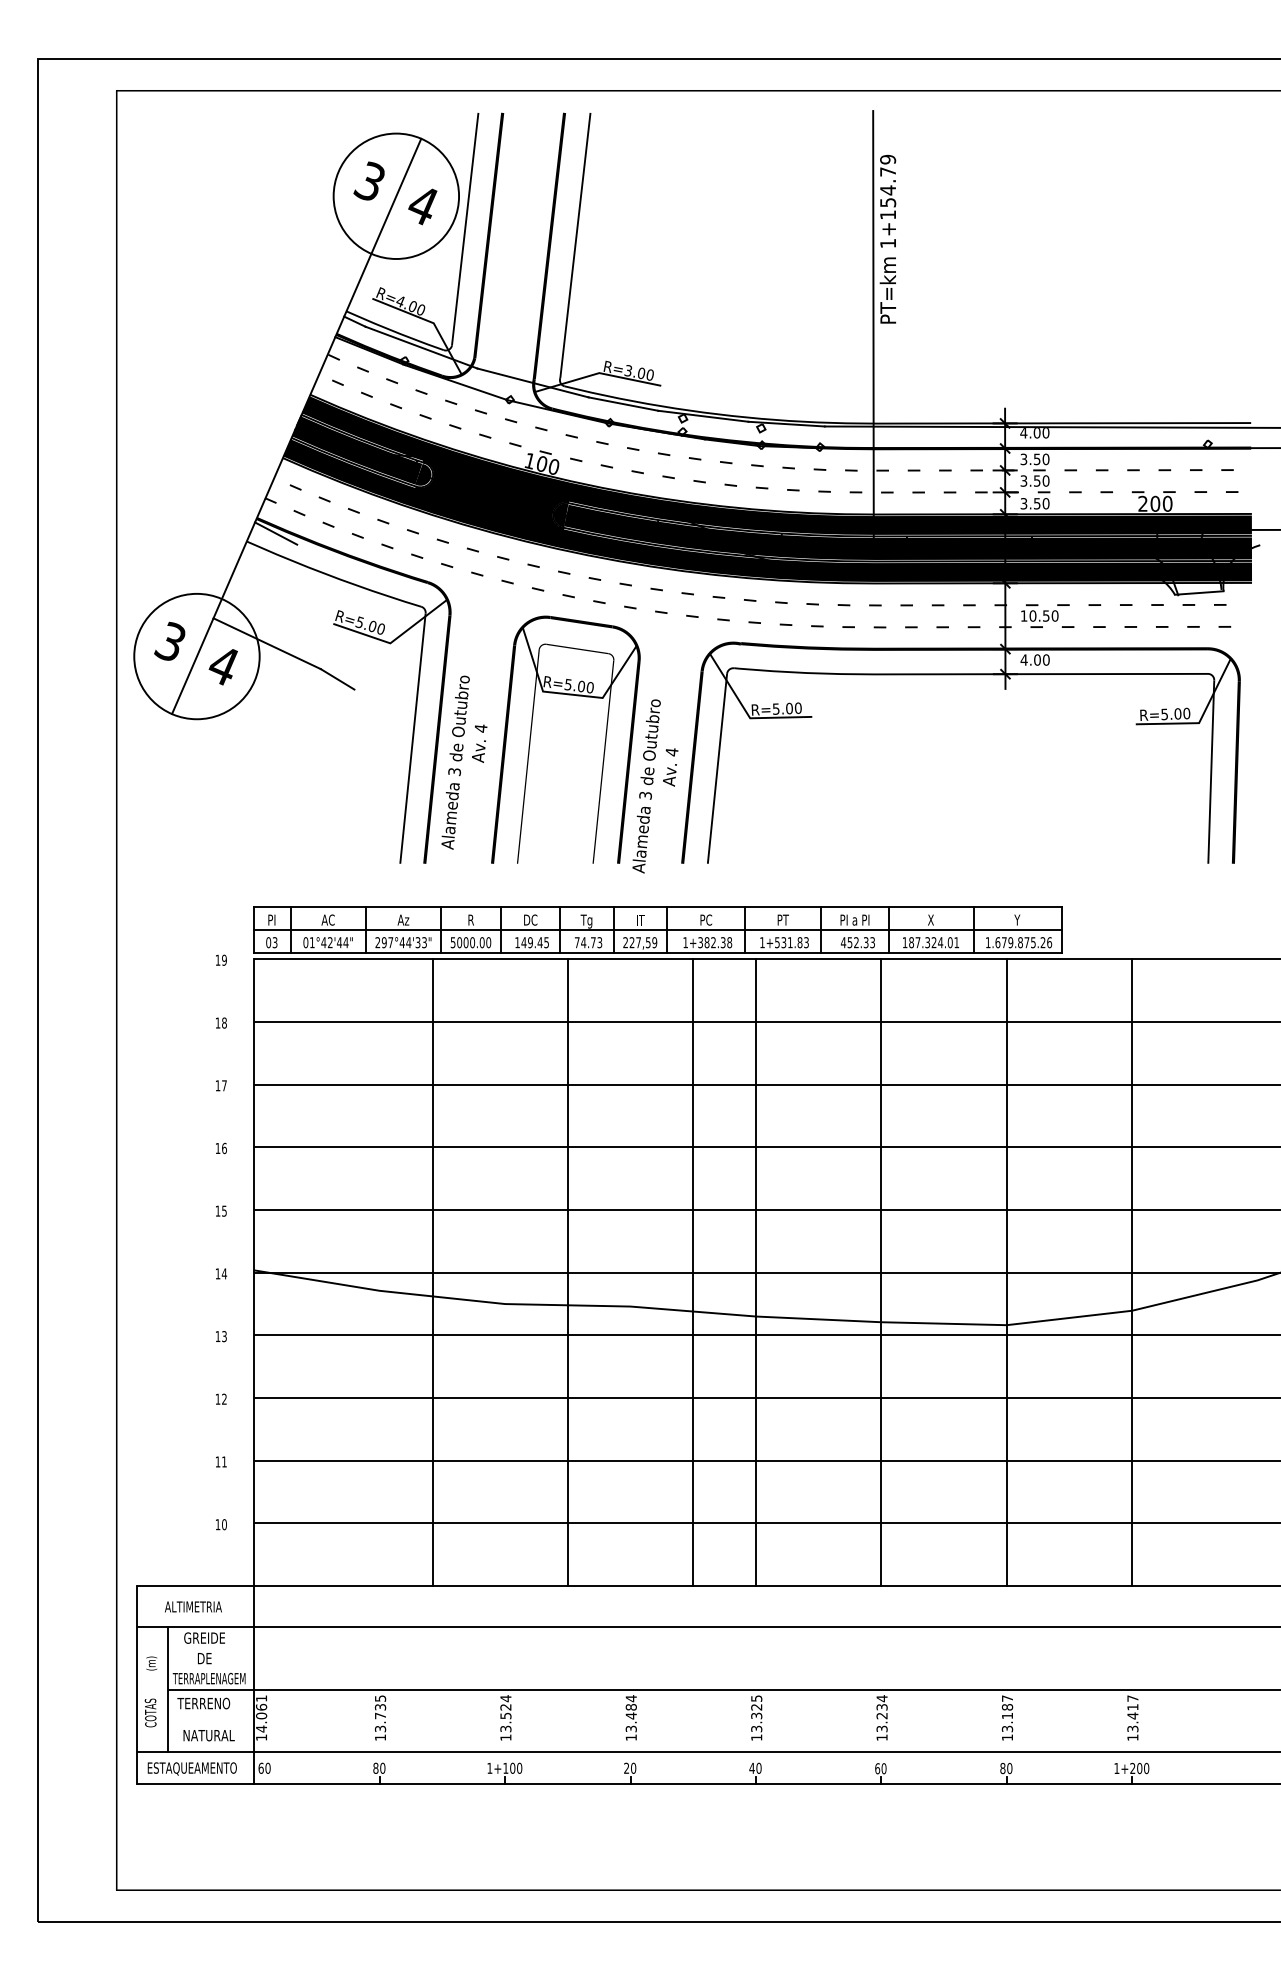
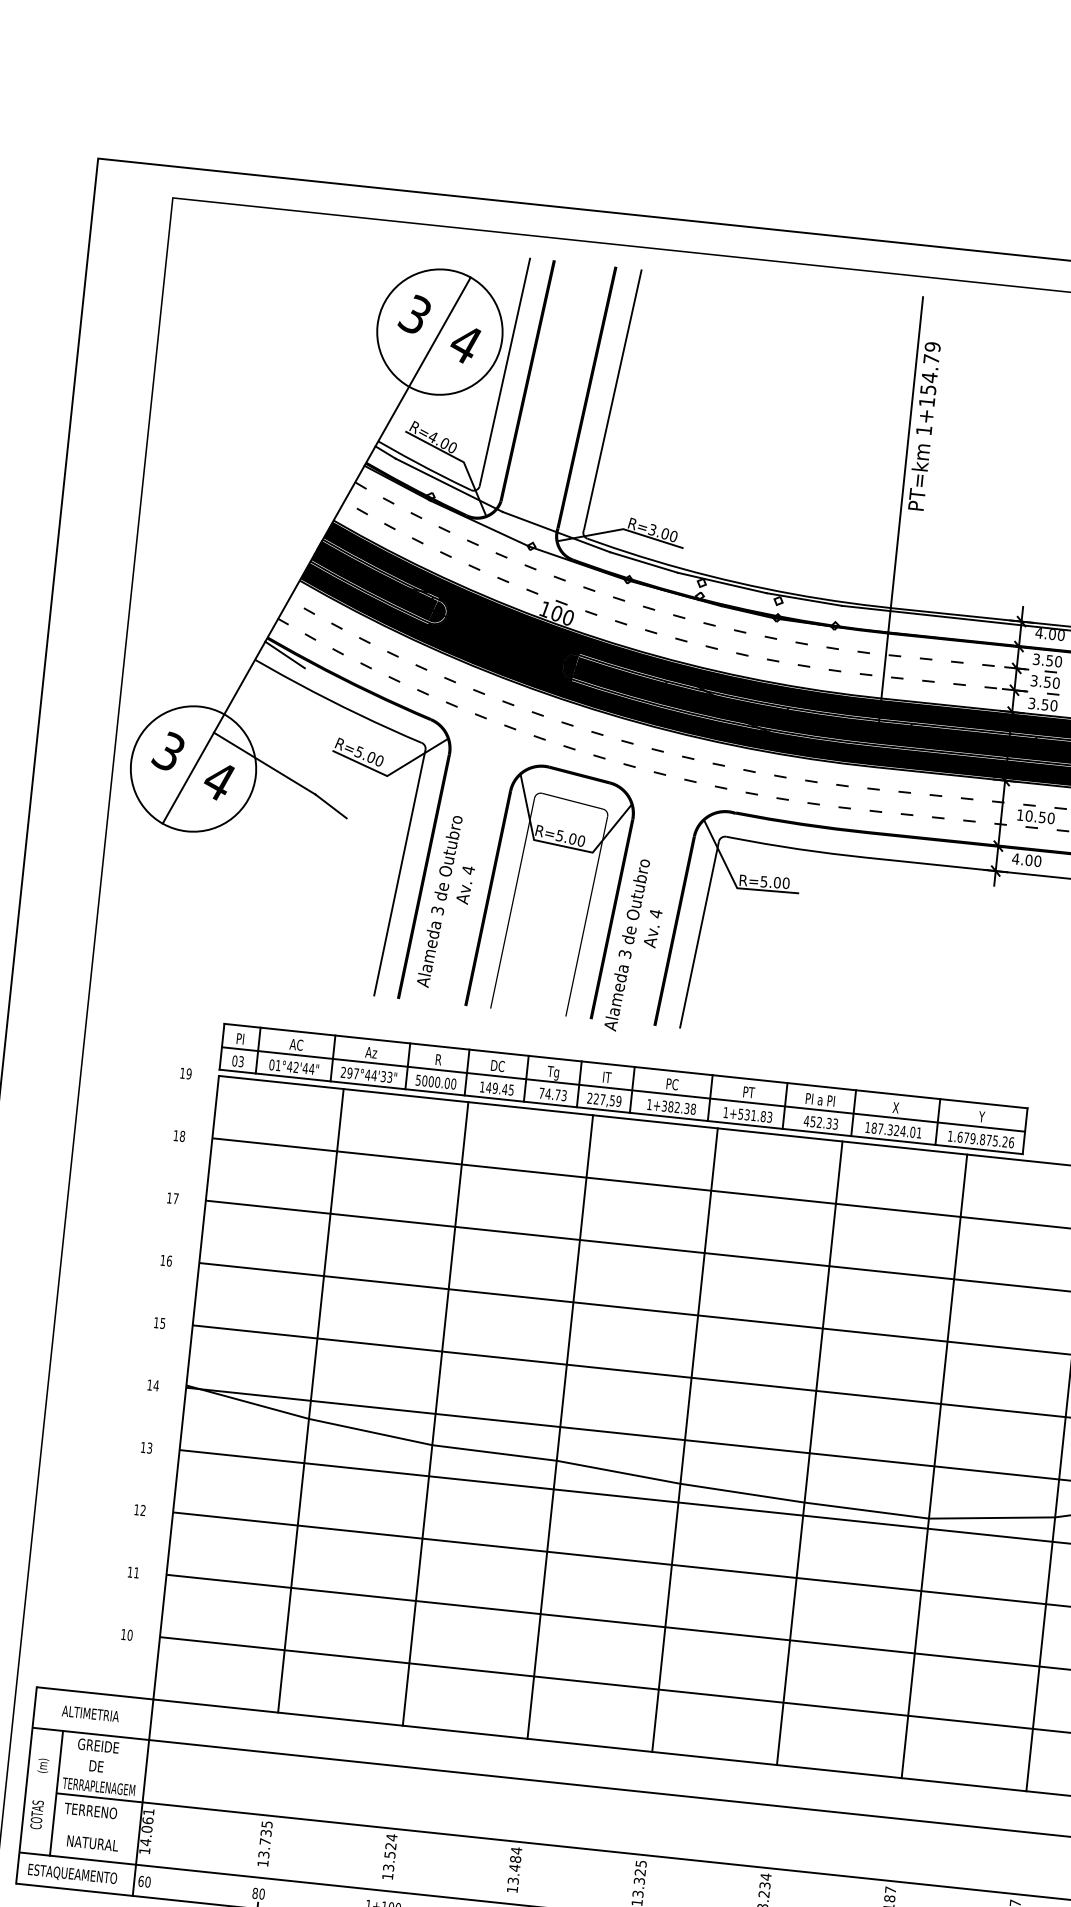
line: (432, 1272) -> (310, 1400), moved
line: (568, 1272) -> (435, 1413), moved
line: (692, 1272) -> (560, 1426), moved

